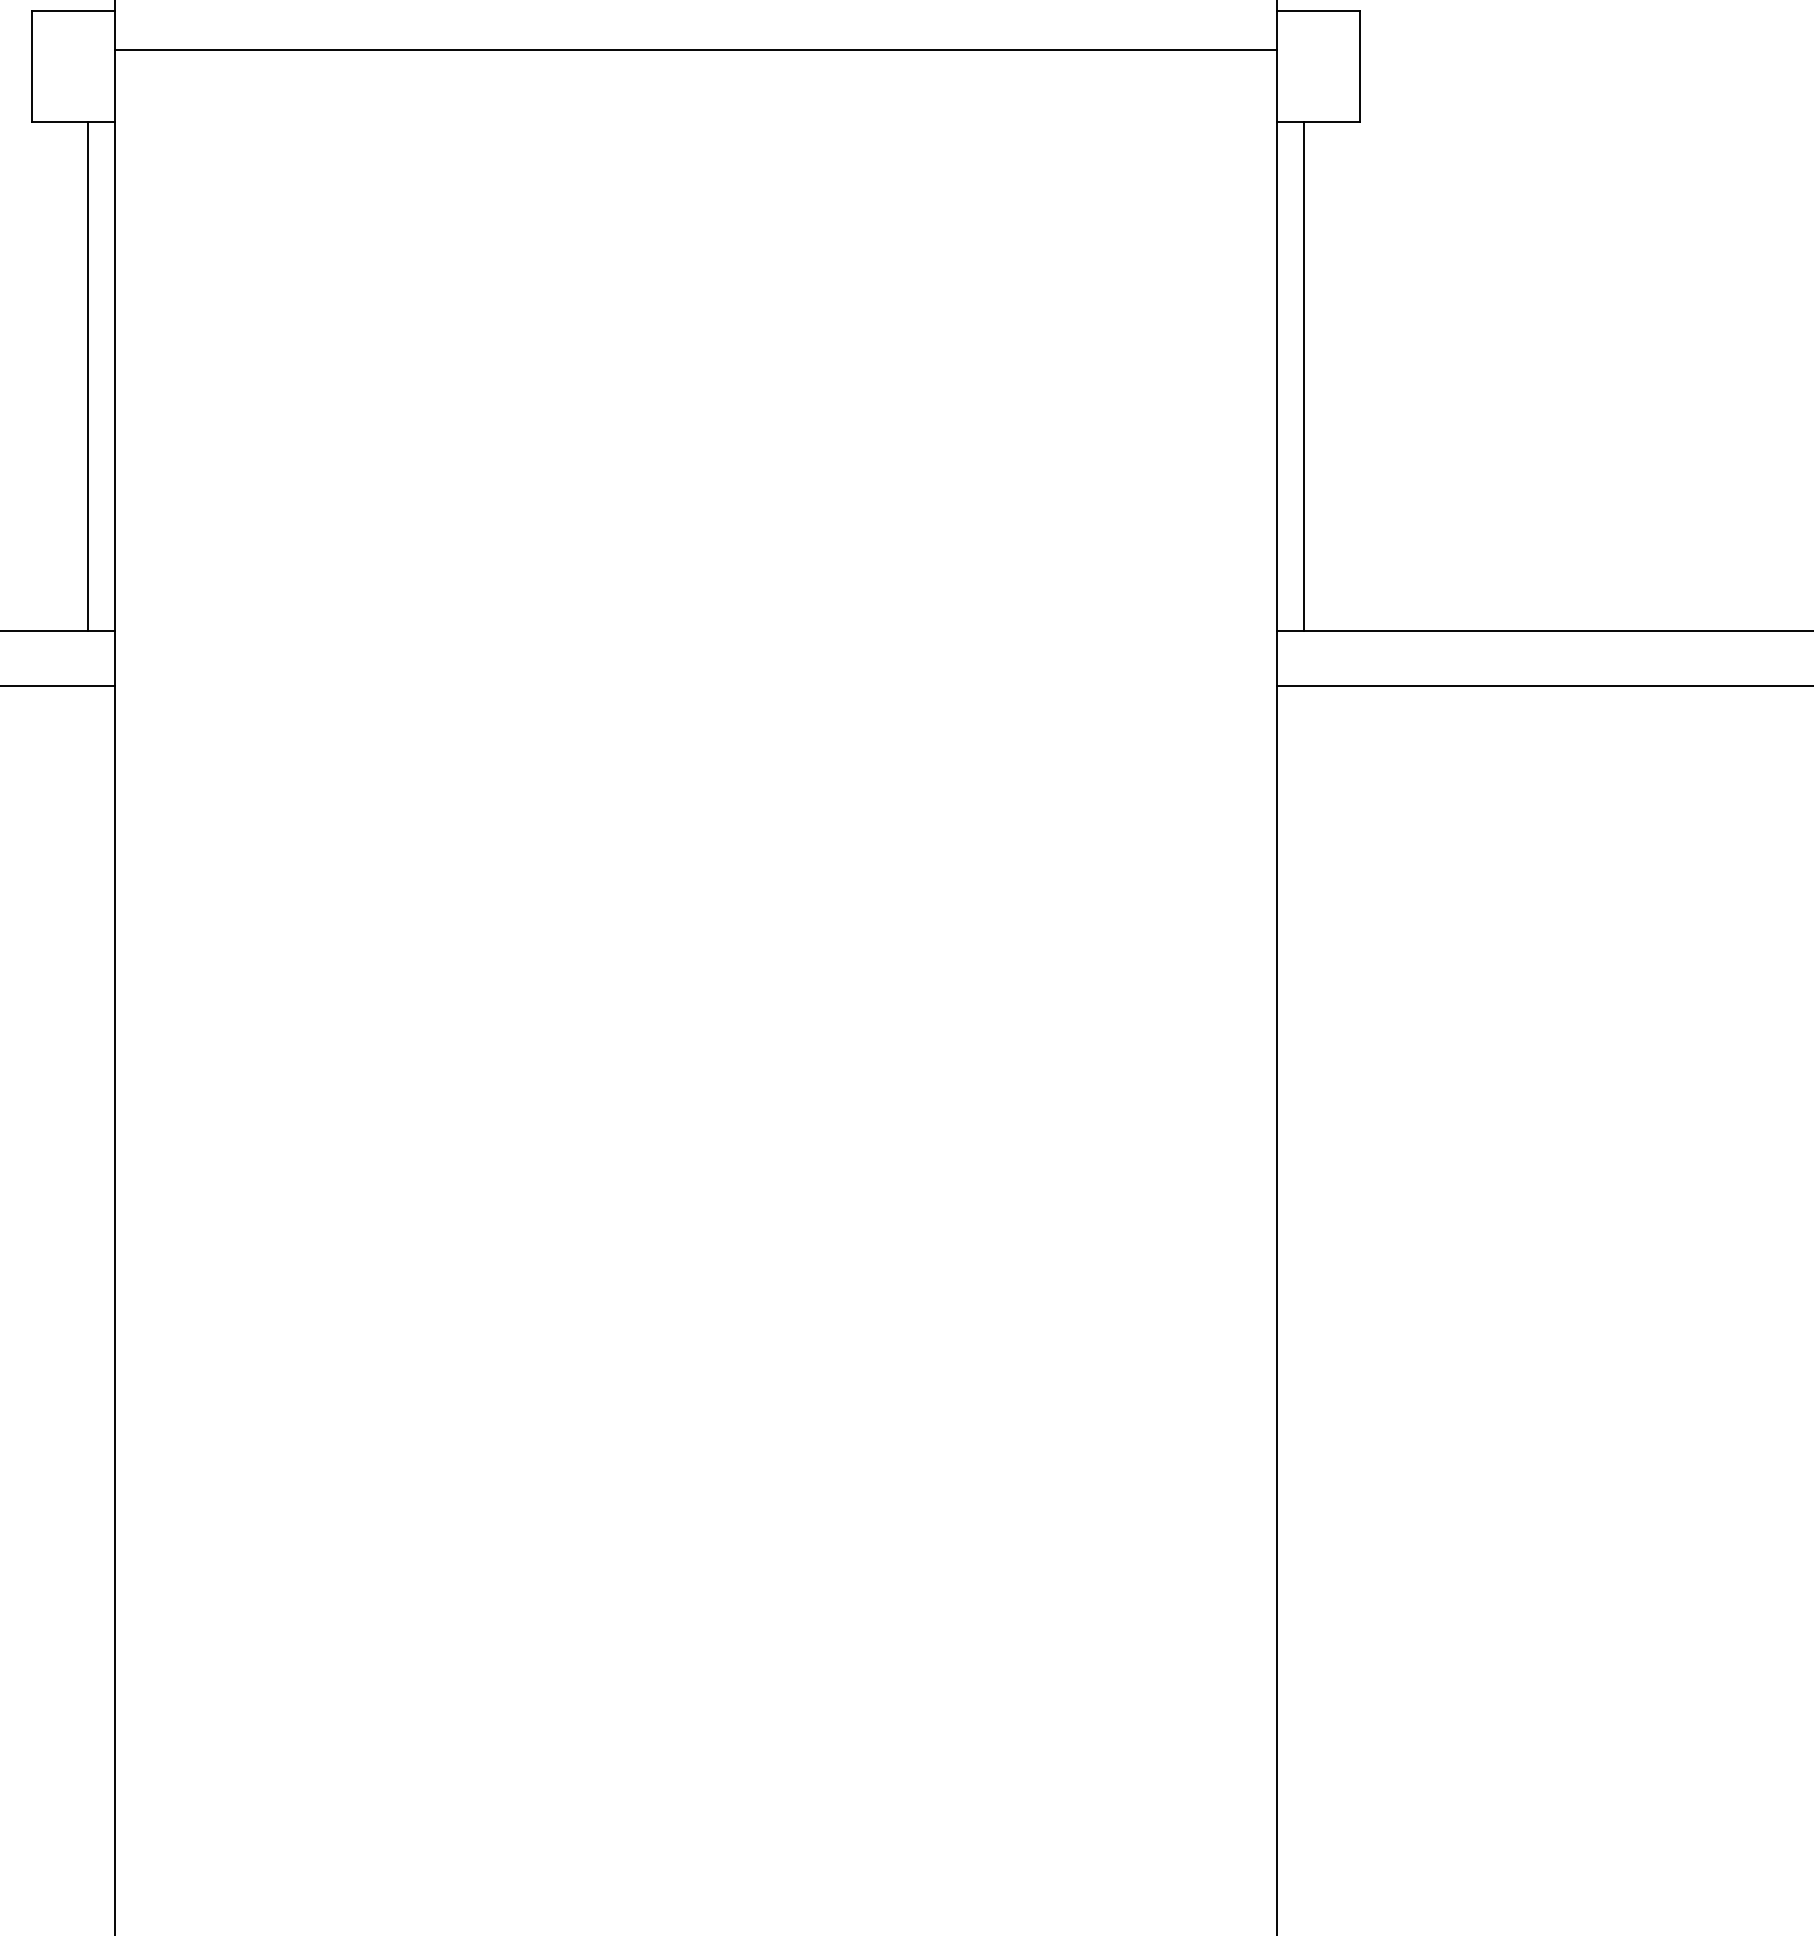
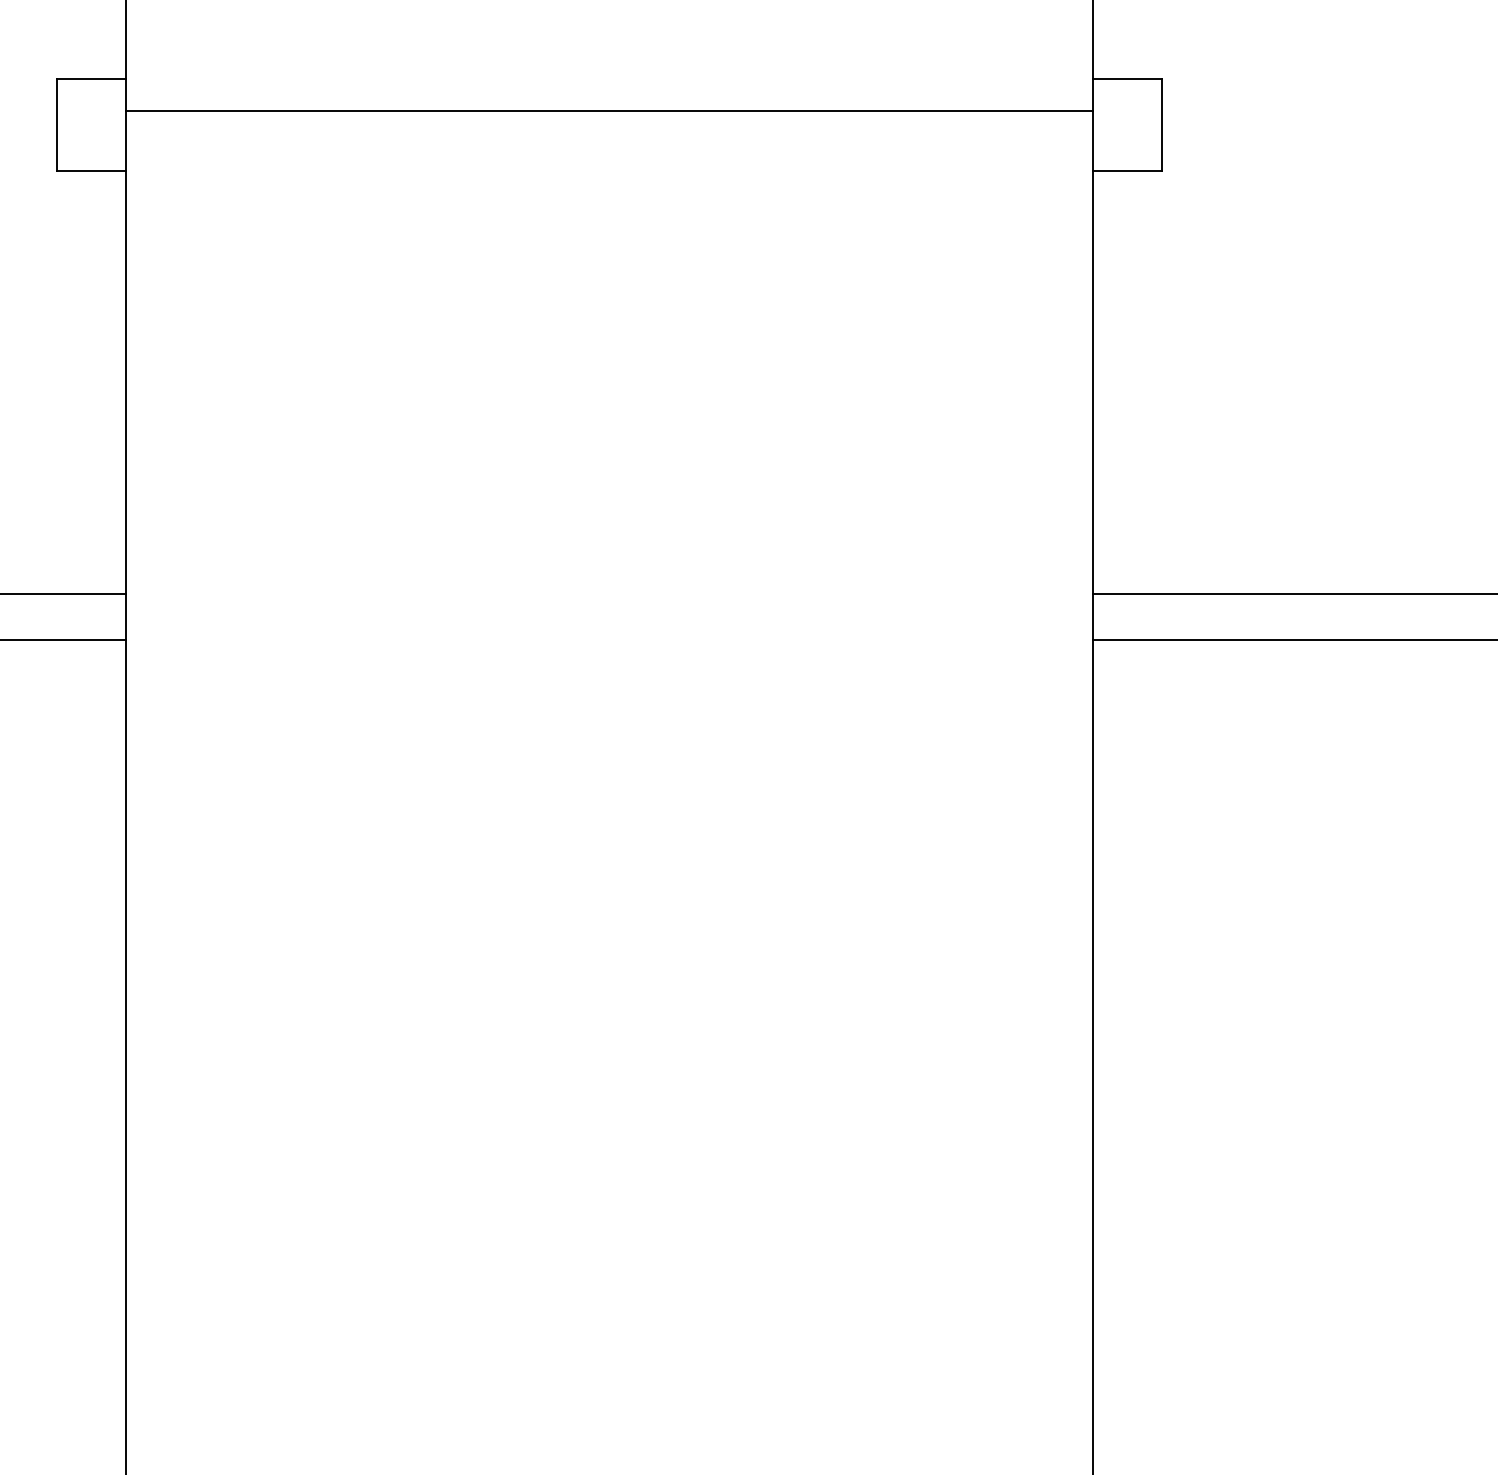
line: (87, 375) -> (102, 381), removed
line: (1304, 375) -> (1115, 381), removed

